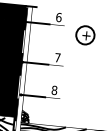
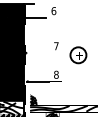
part: (85, 35) -> (78, 55), moved
line: (34, 63) -> (36, 53), removed

